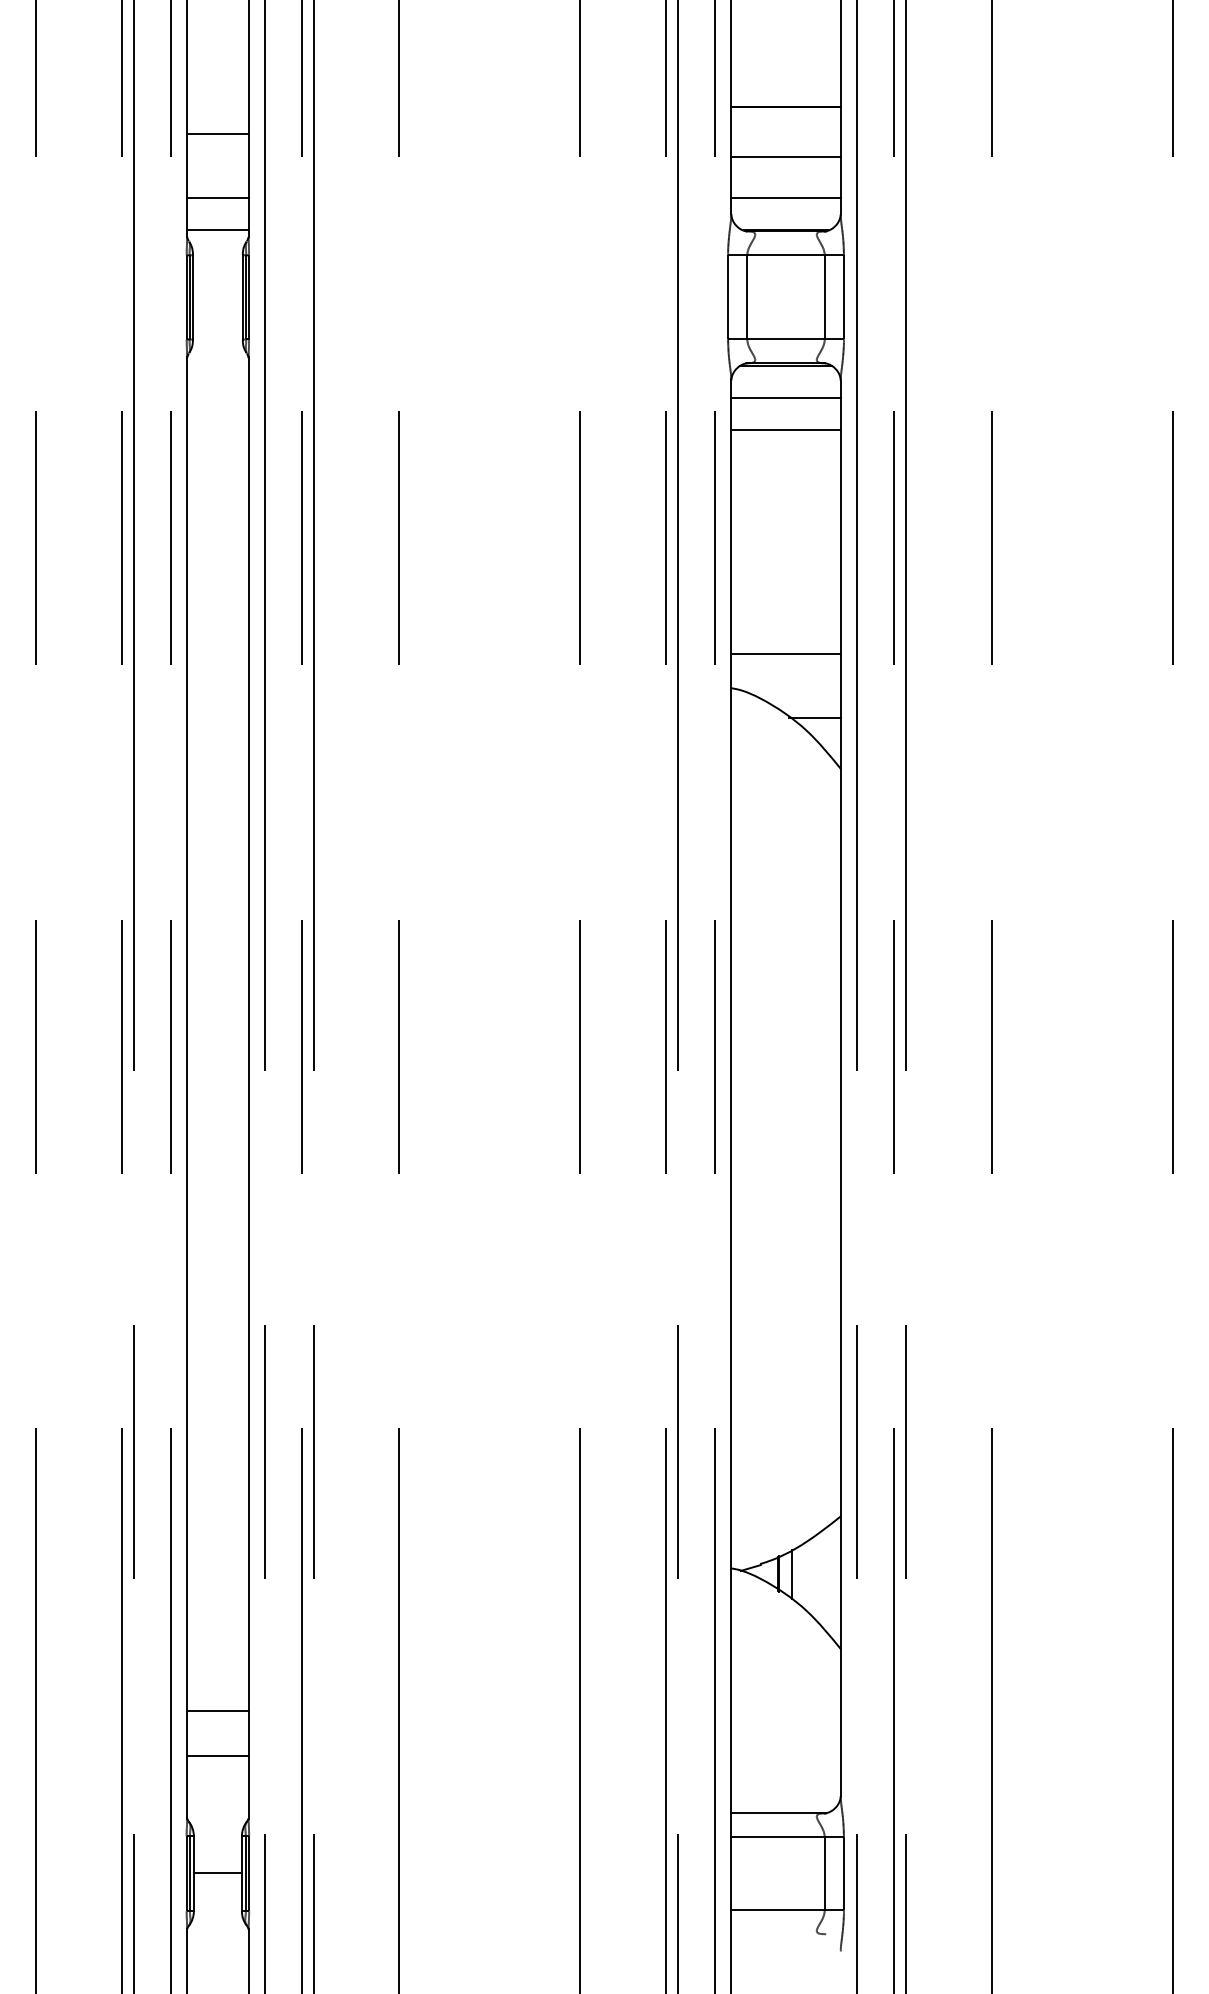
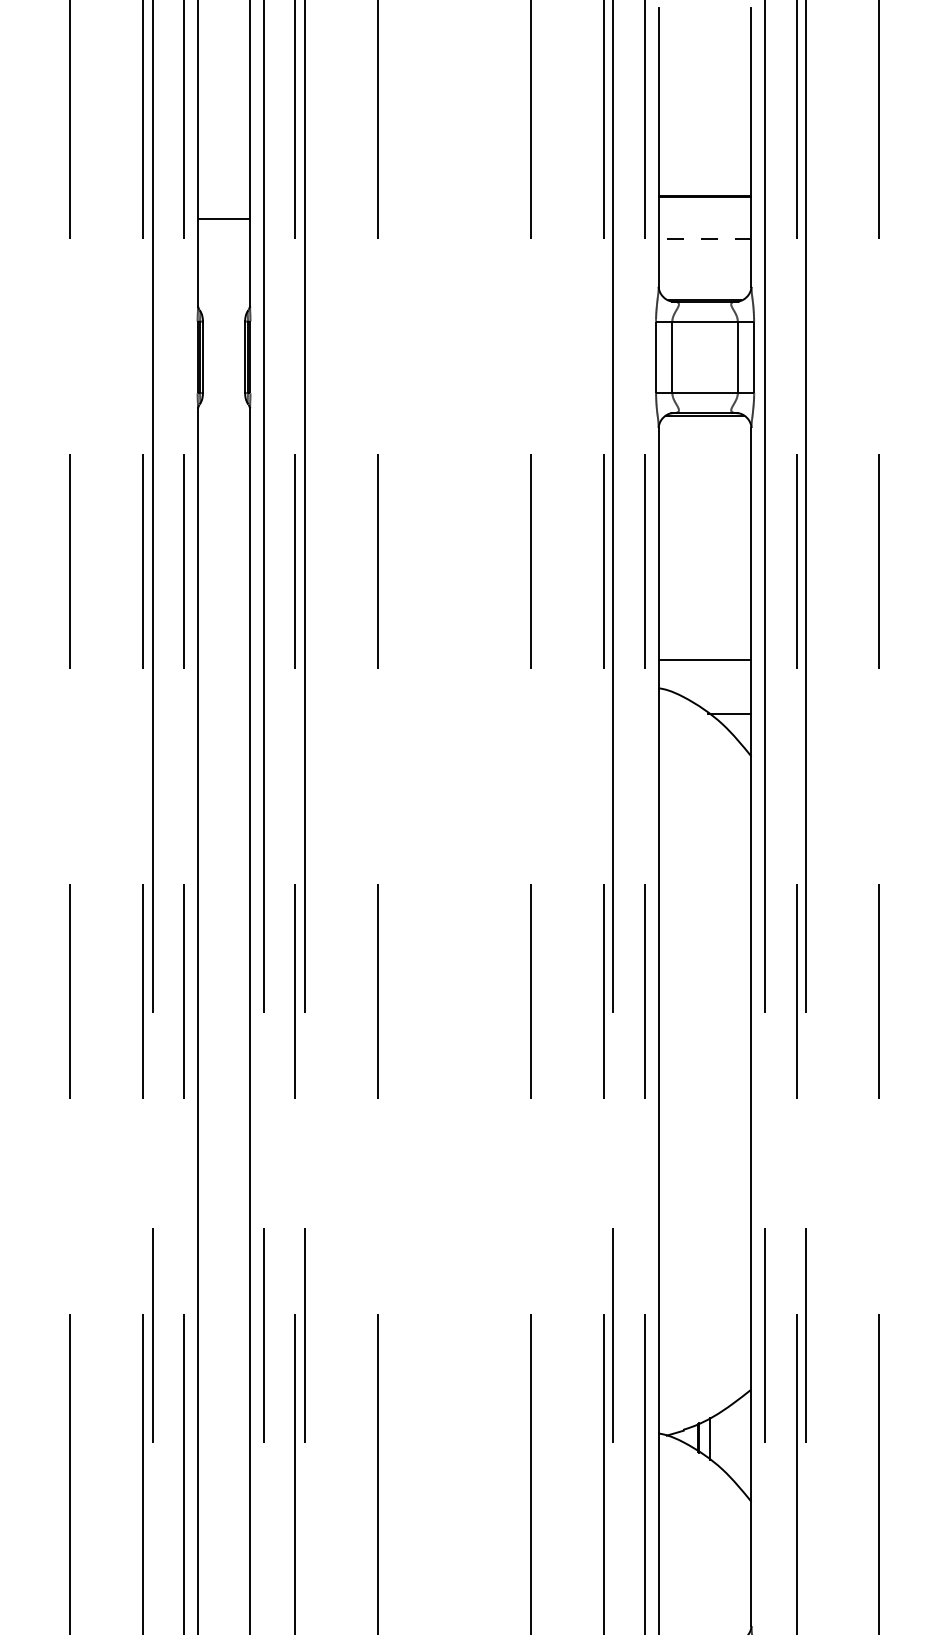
line: (786, 157) -> (705, 238), solid -> dashed
line: (217, 198) -> (223, 273), removed
line: (785, 198) -> (704, 273), removed
line: (217, 230) -> (223, 300), removed
line: (785, 398) -> (704, 442), removed
line: (785, 430) -> (704, 470), removed
line: (217, 1710) -> (223, 1553), removed
line: (217, 1755) -> (223, 1591), removed

